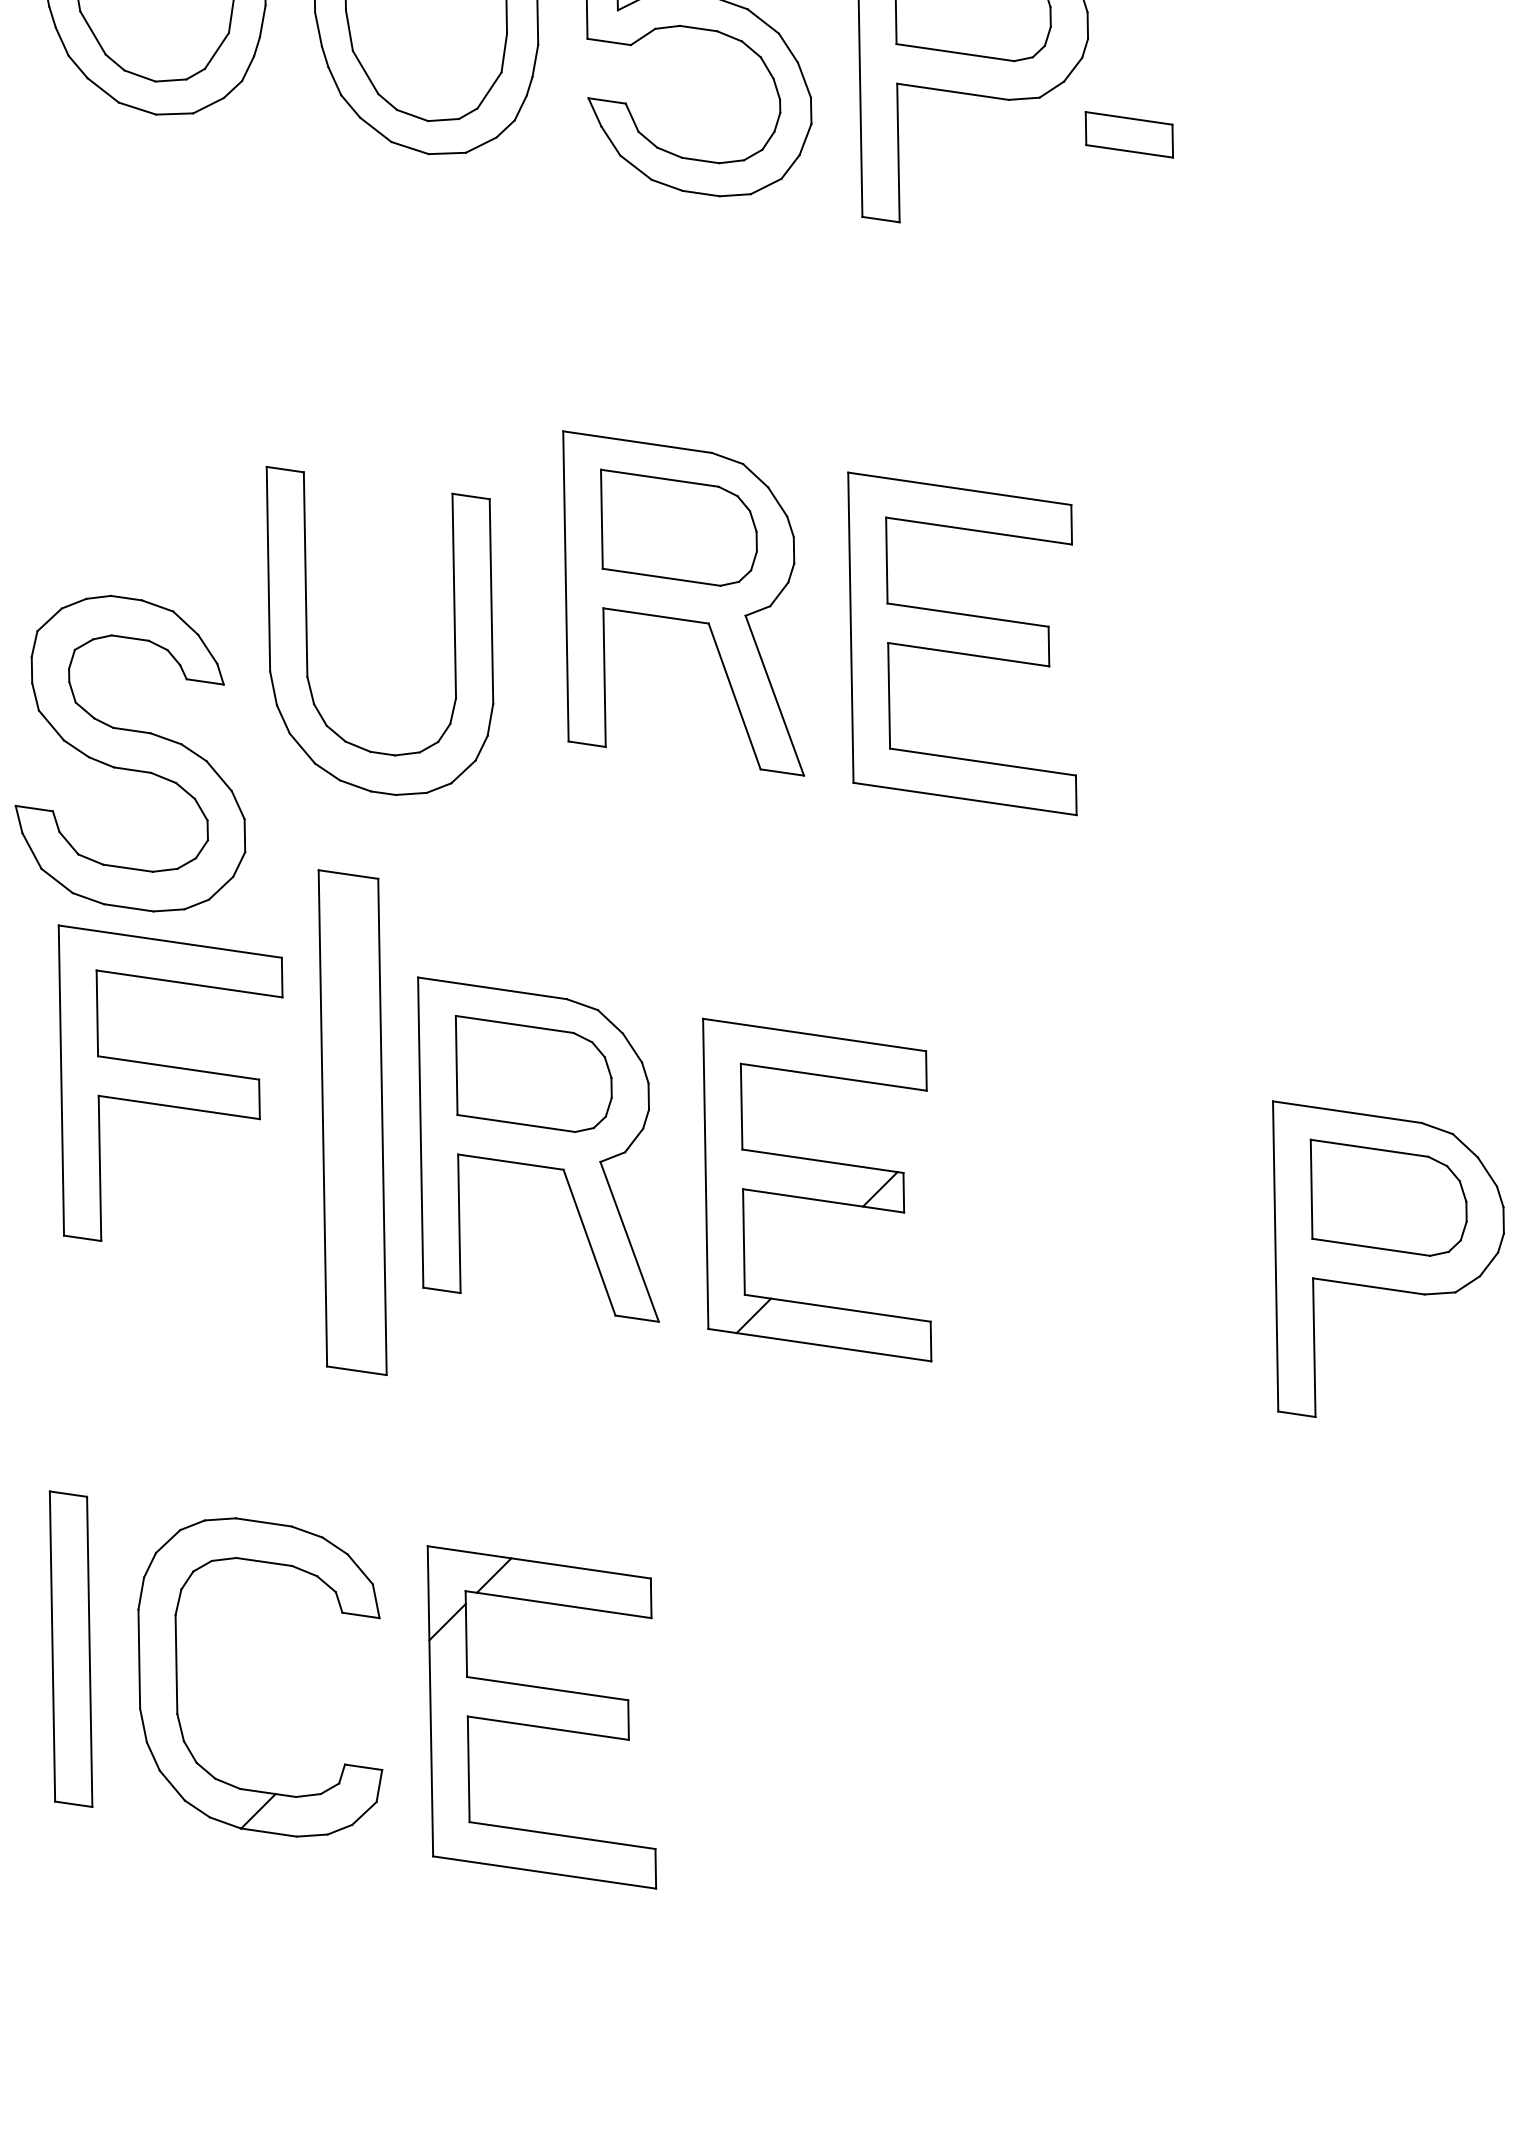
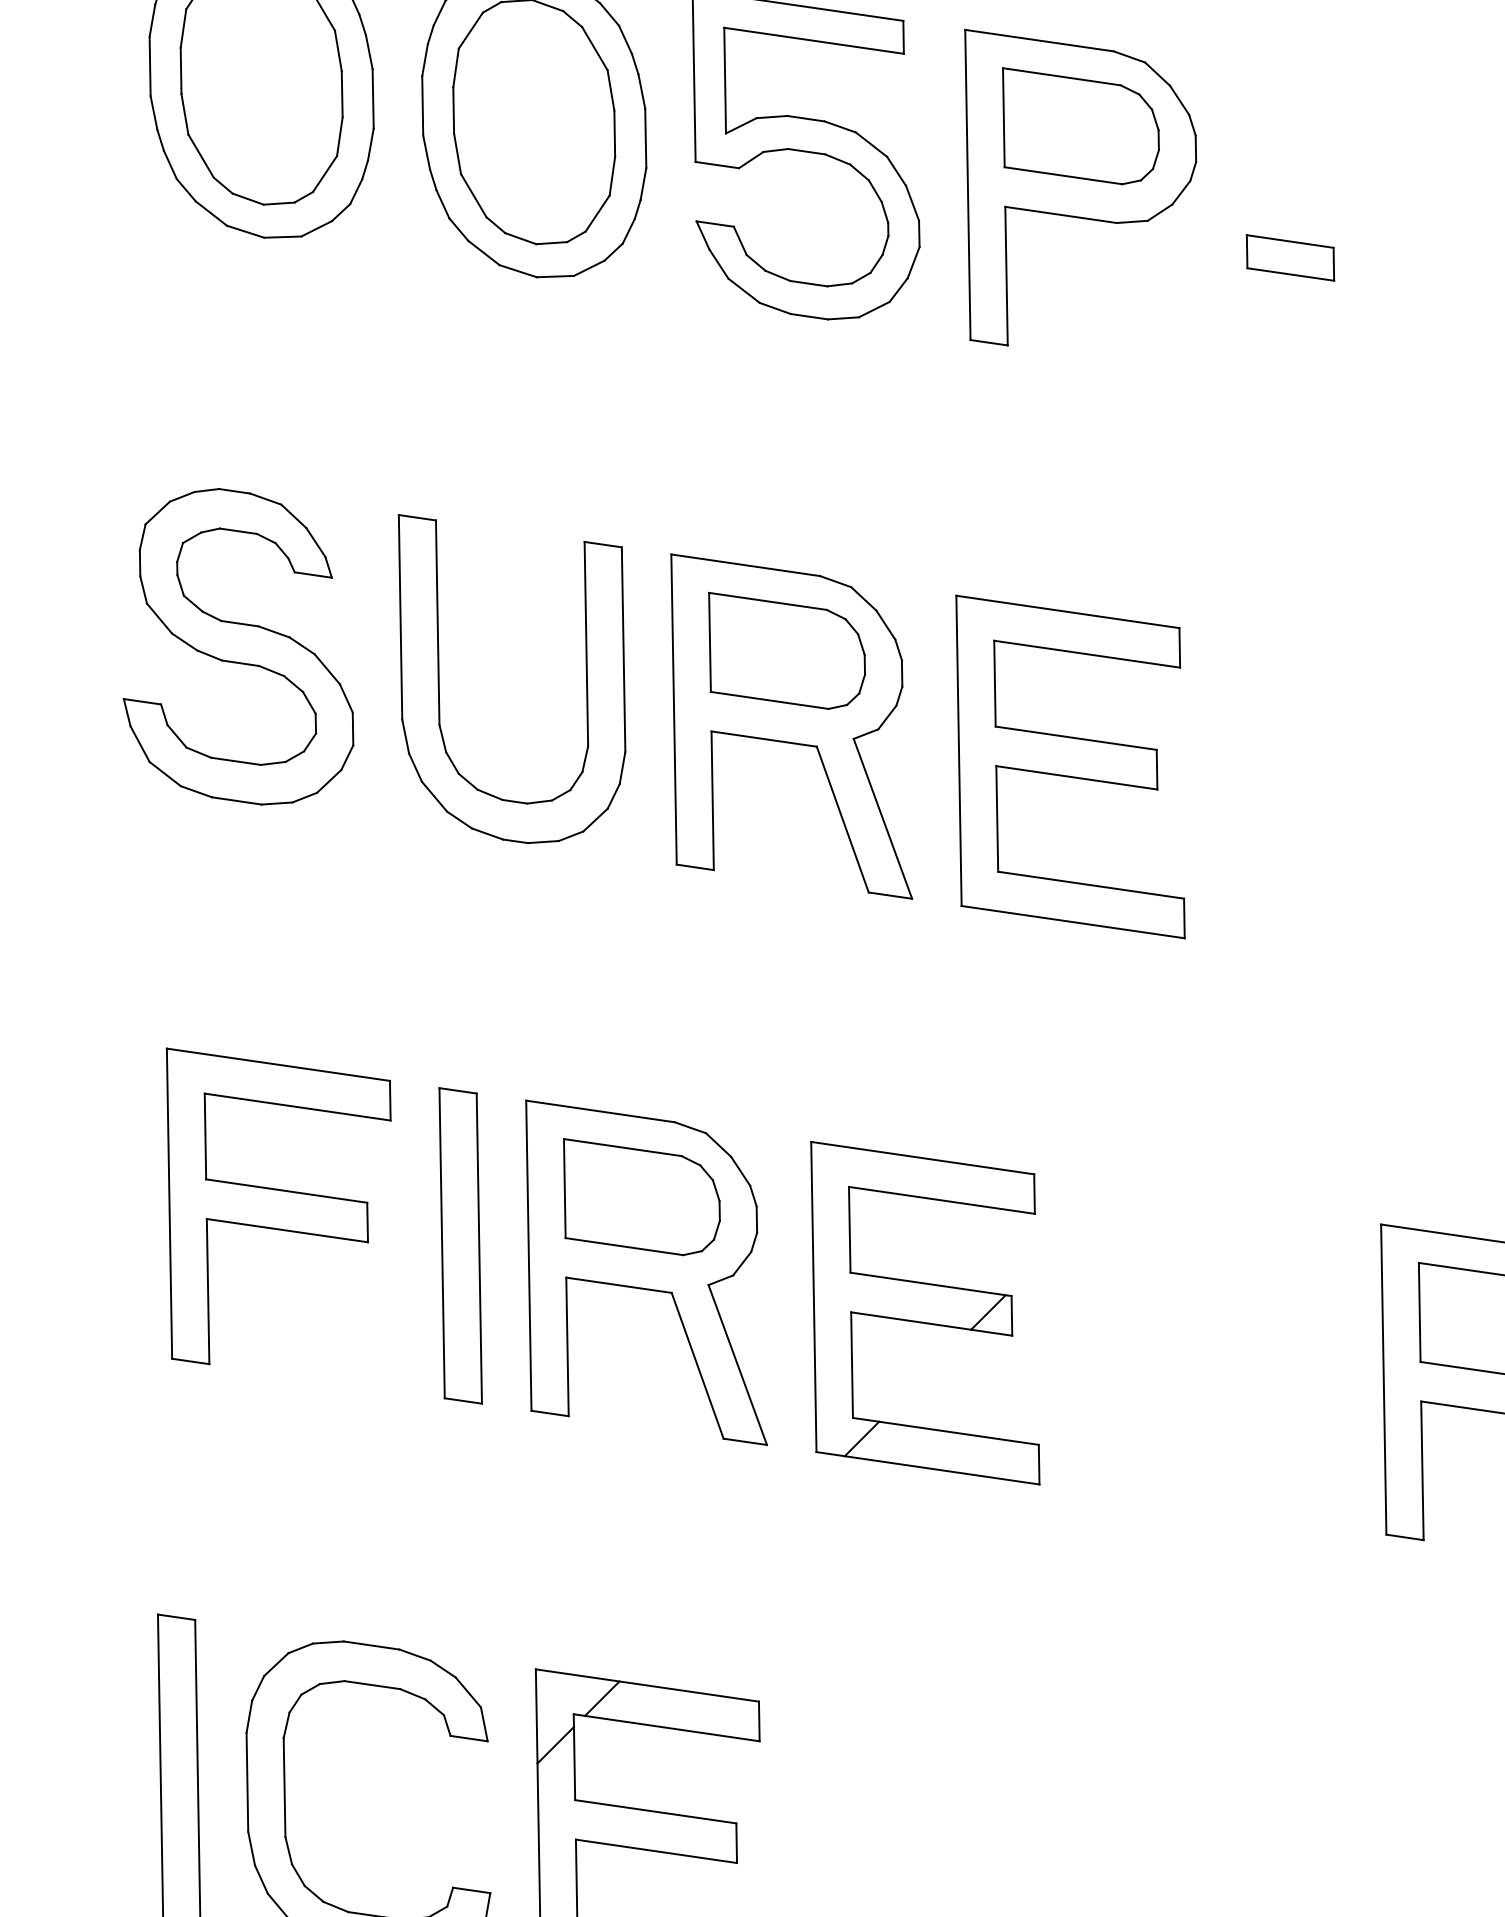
part: (1128, 134) -> (1289, 257), moved
part: (307, 630) -> (439, 678), moved
part: (130, 753) -> (238, 646), moved
part: (352, 1122) -> (460, 1245), size x0.62

